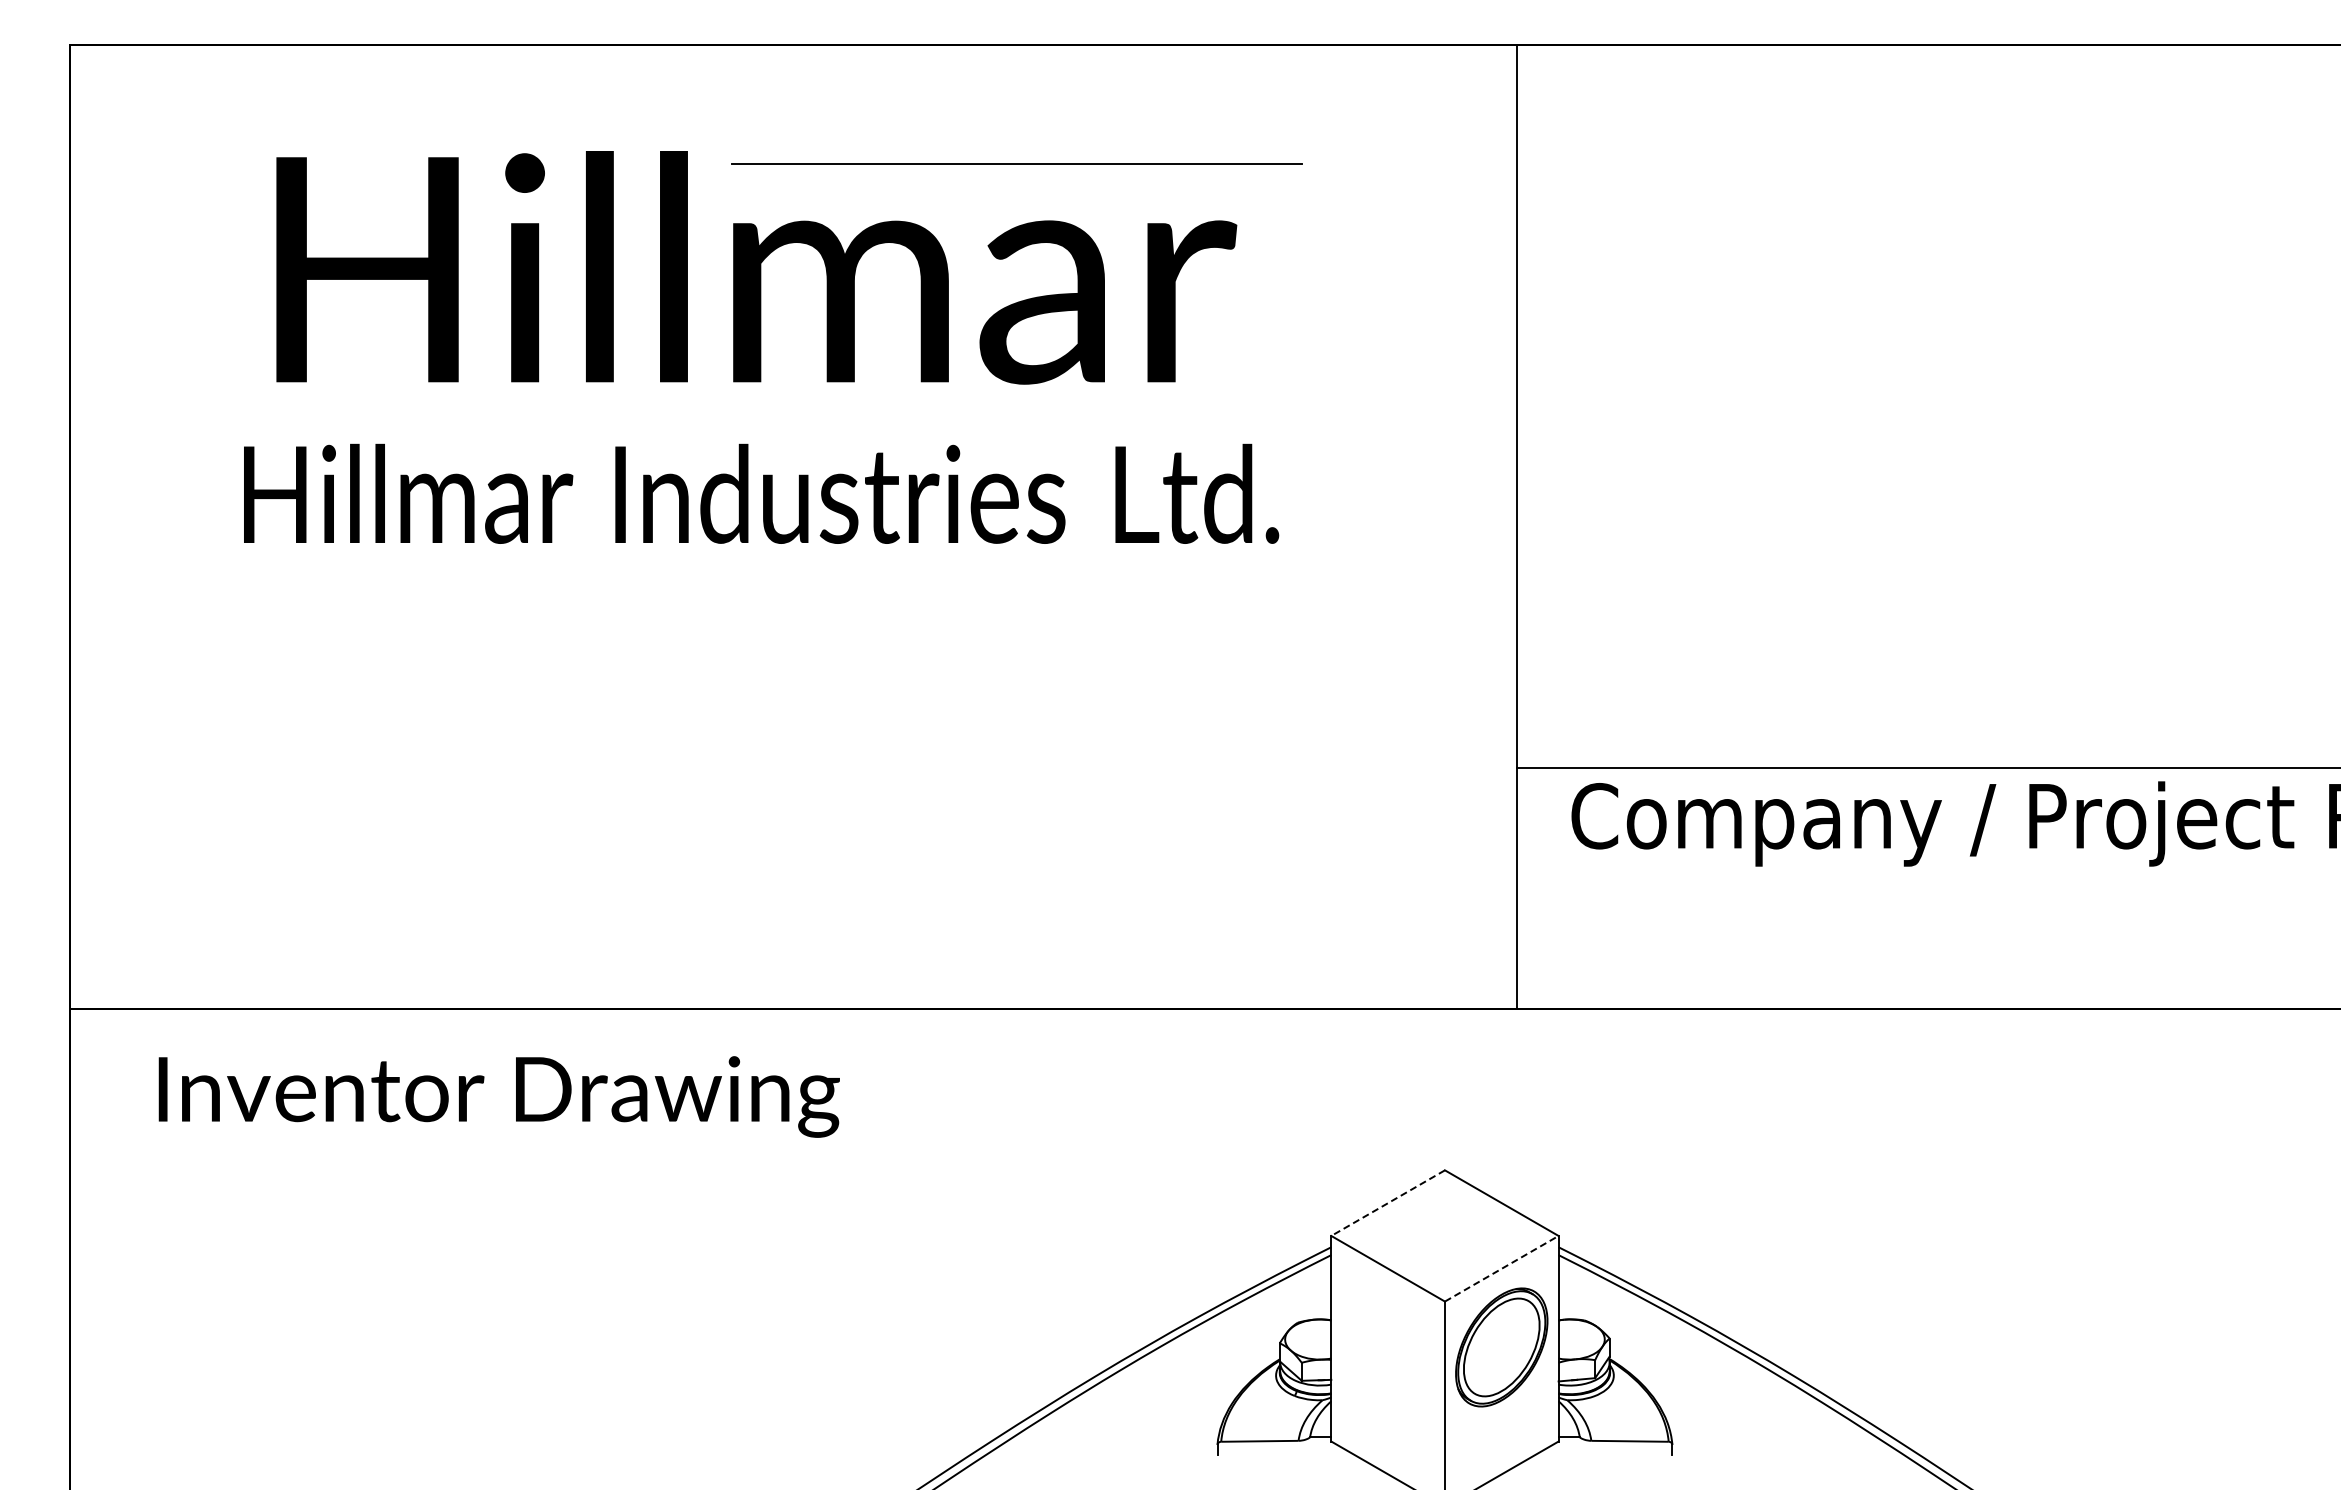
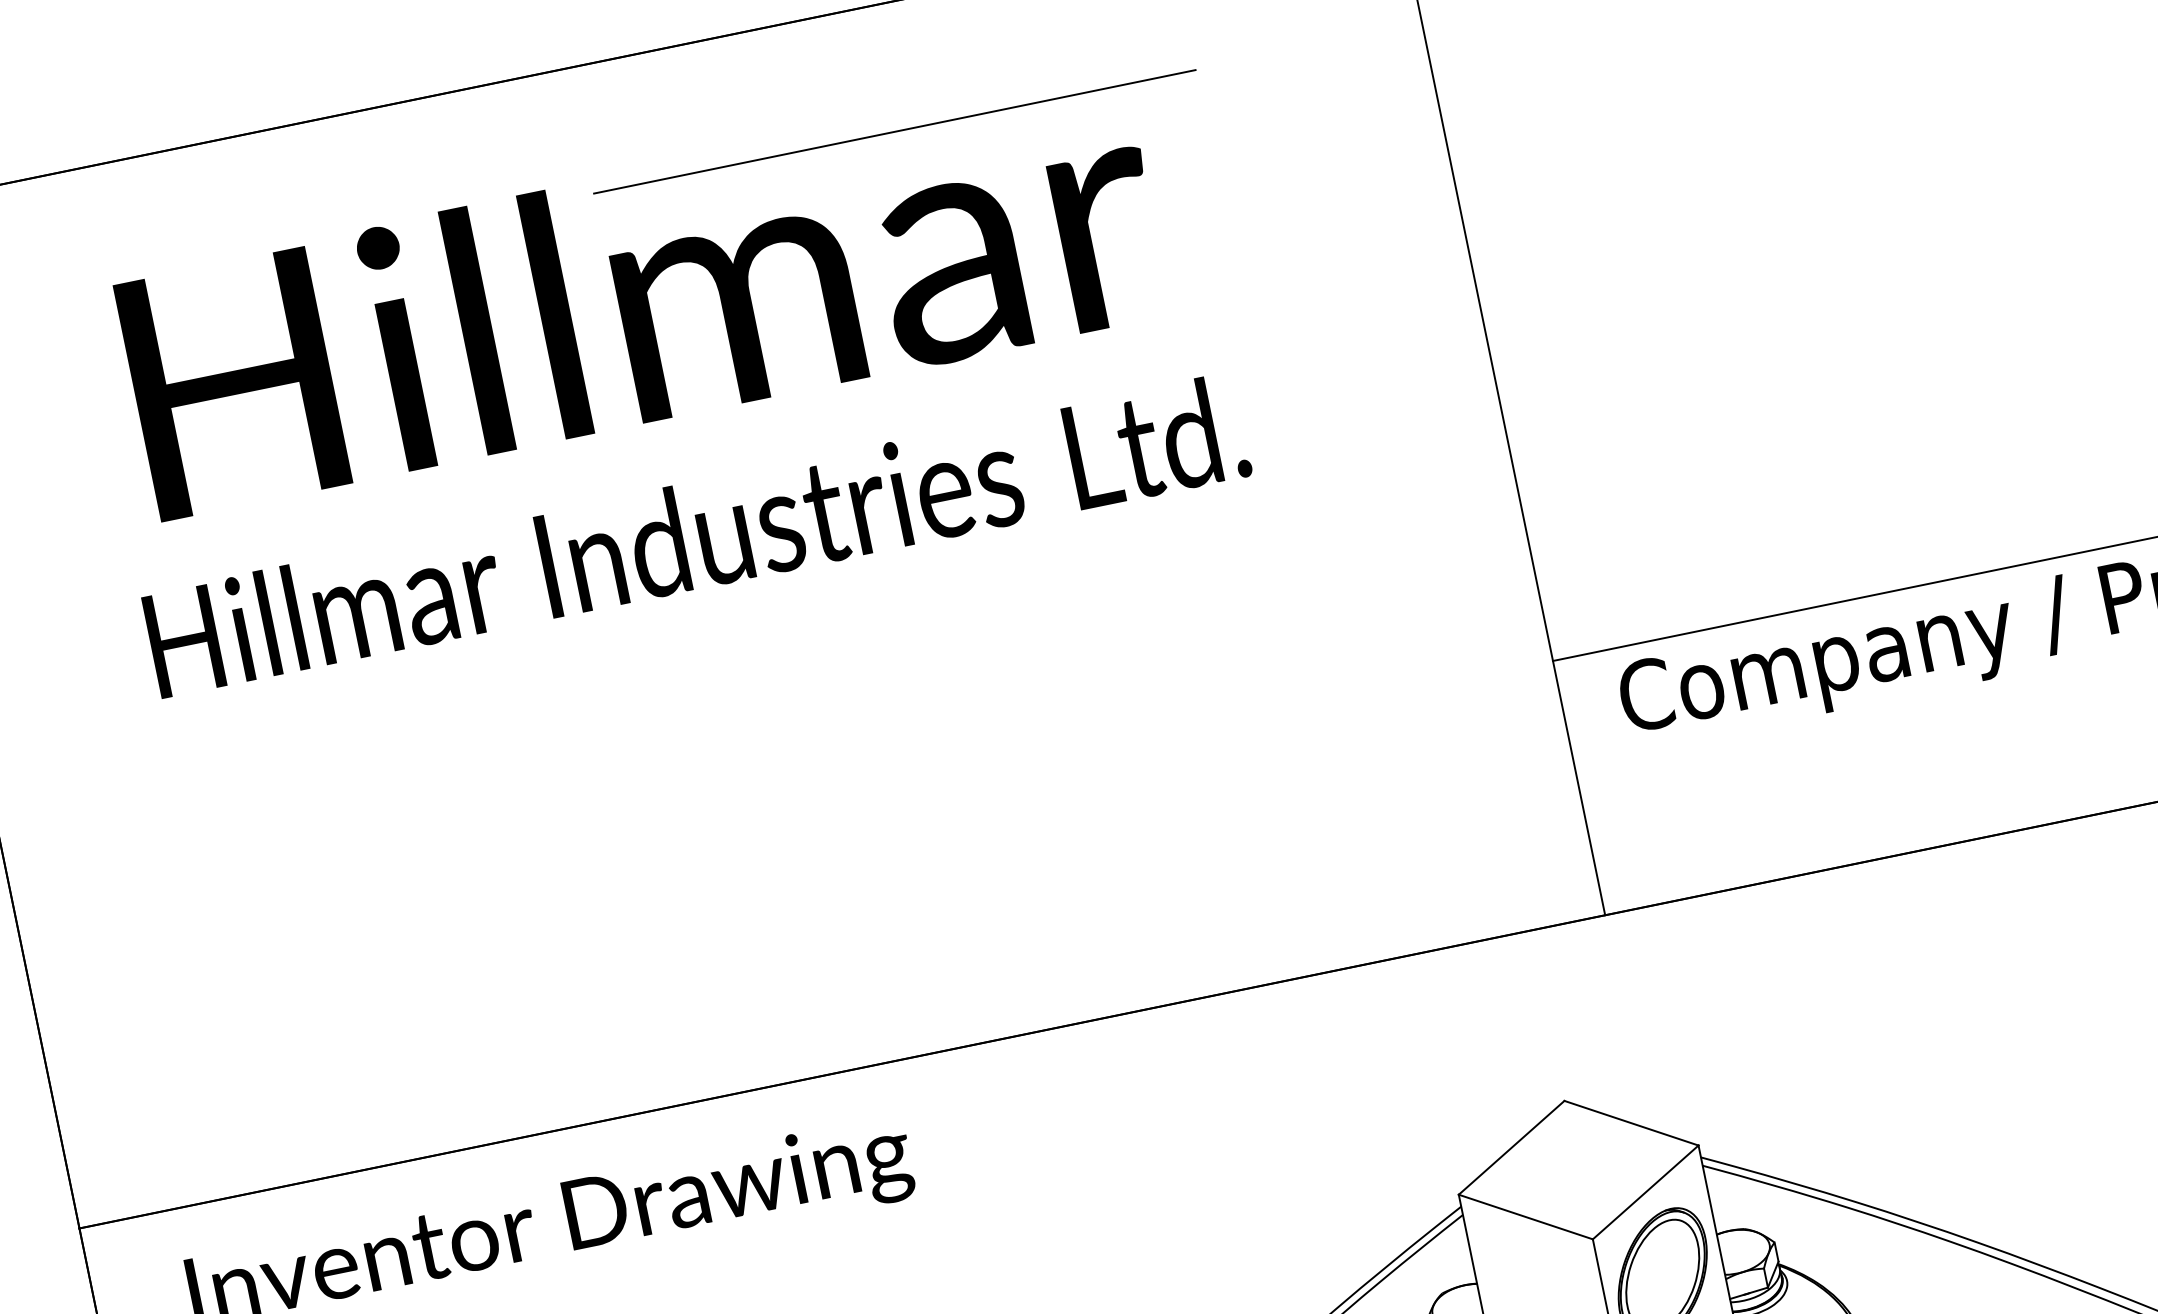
line: (1388, 1203) -> (1512, 1148), dashed -> solid
line: (1501, 1268) -> (1645, 1192), dashed -> solid

